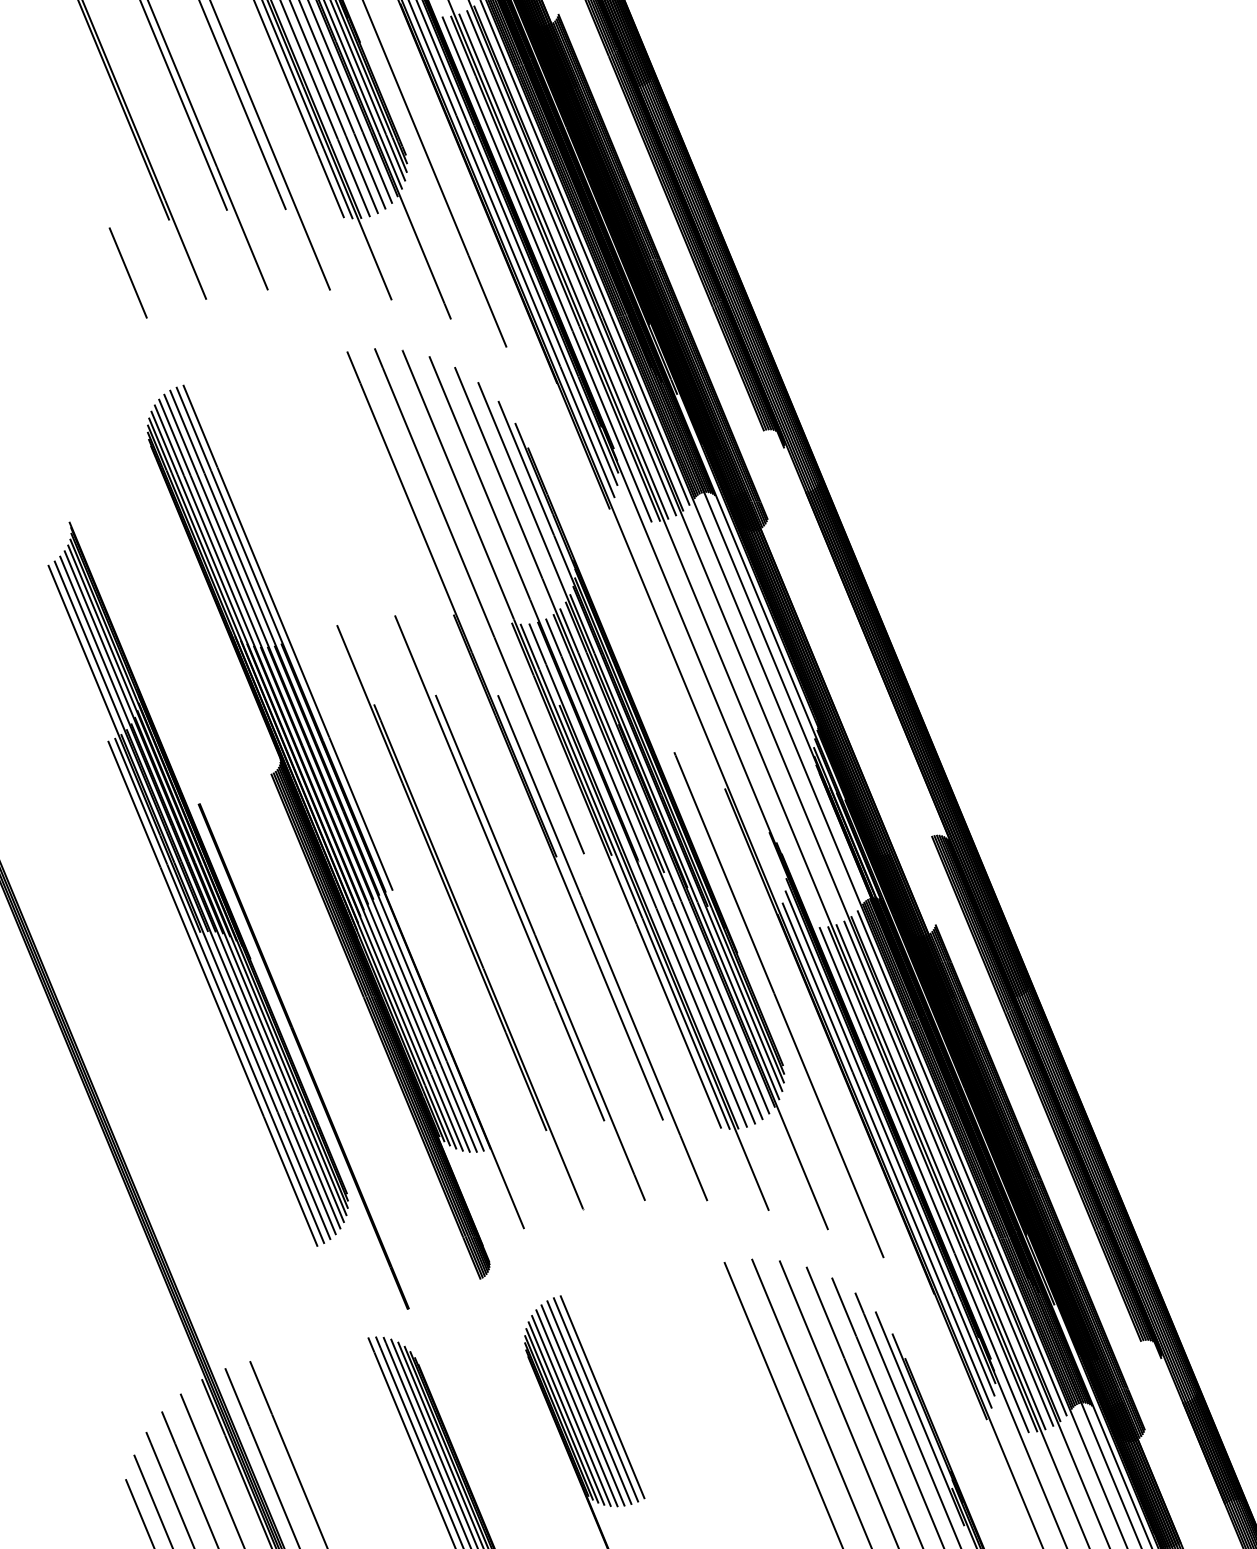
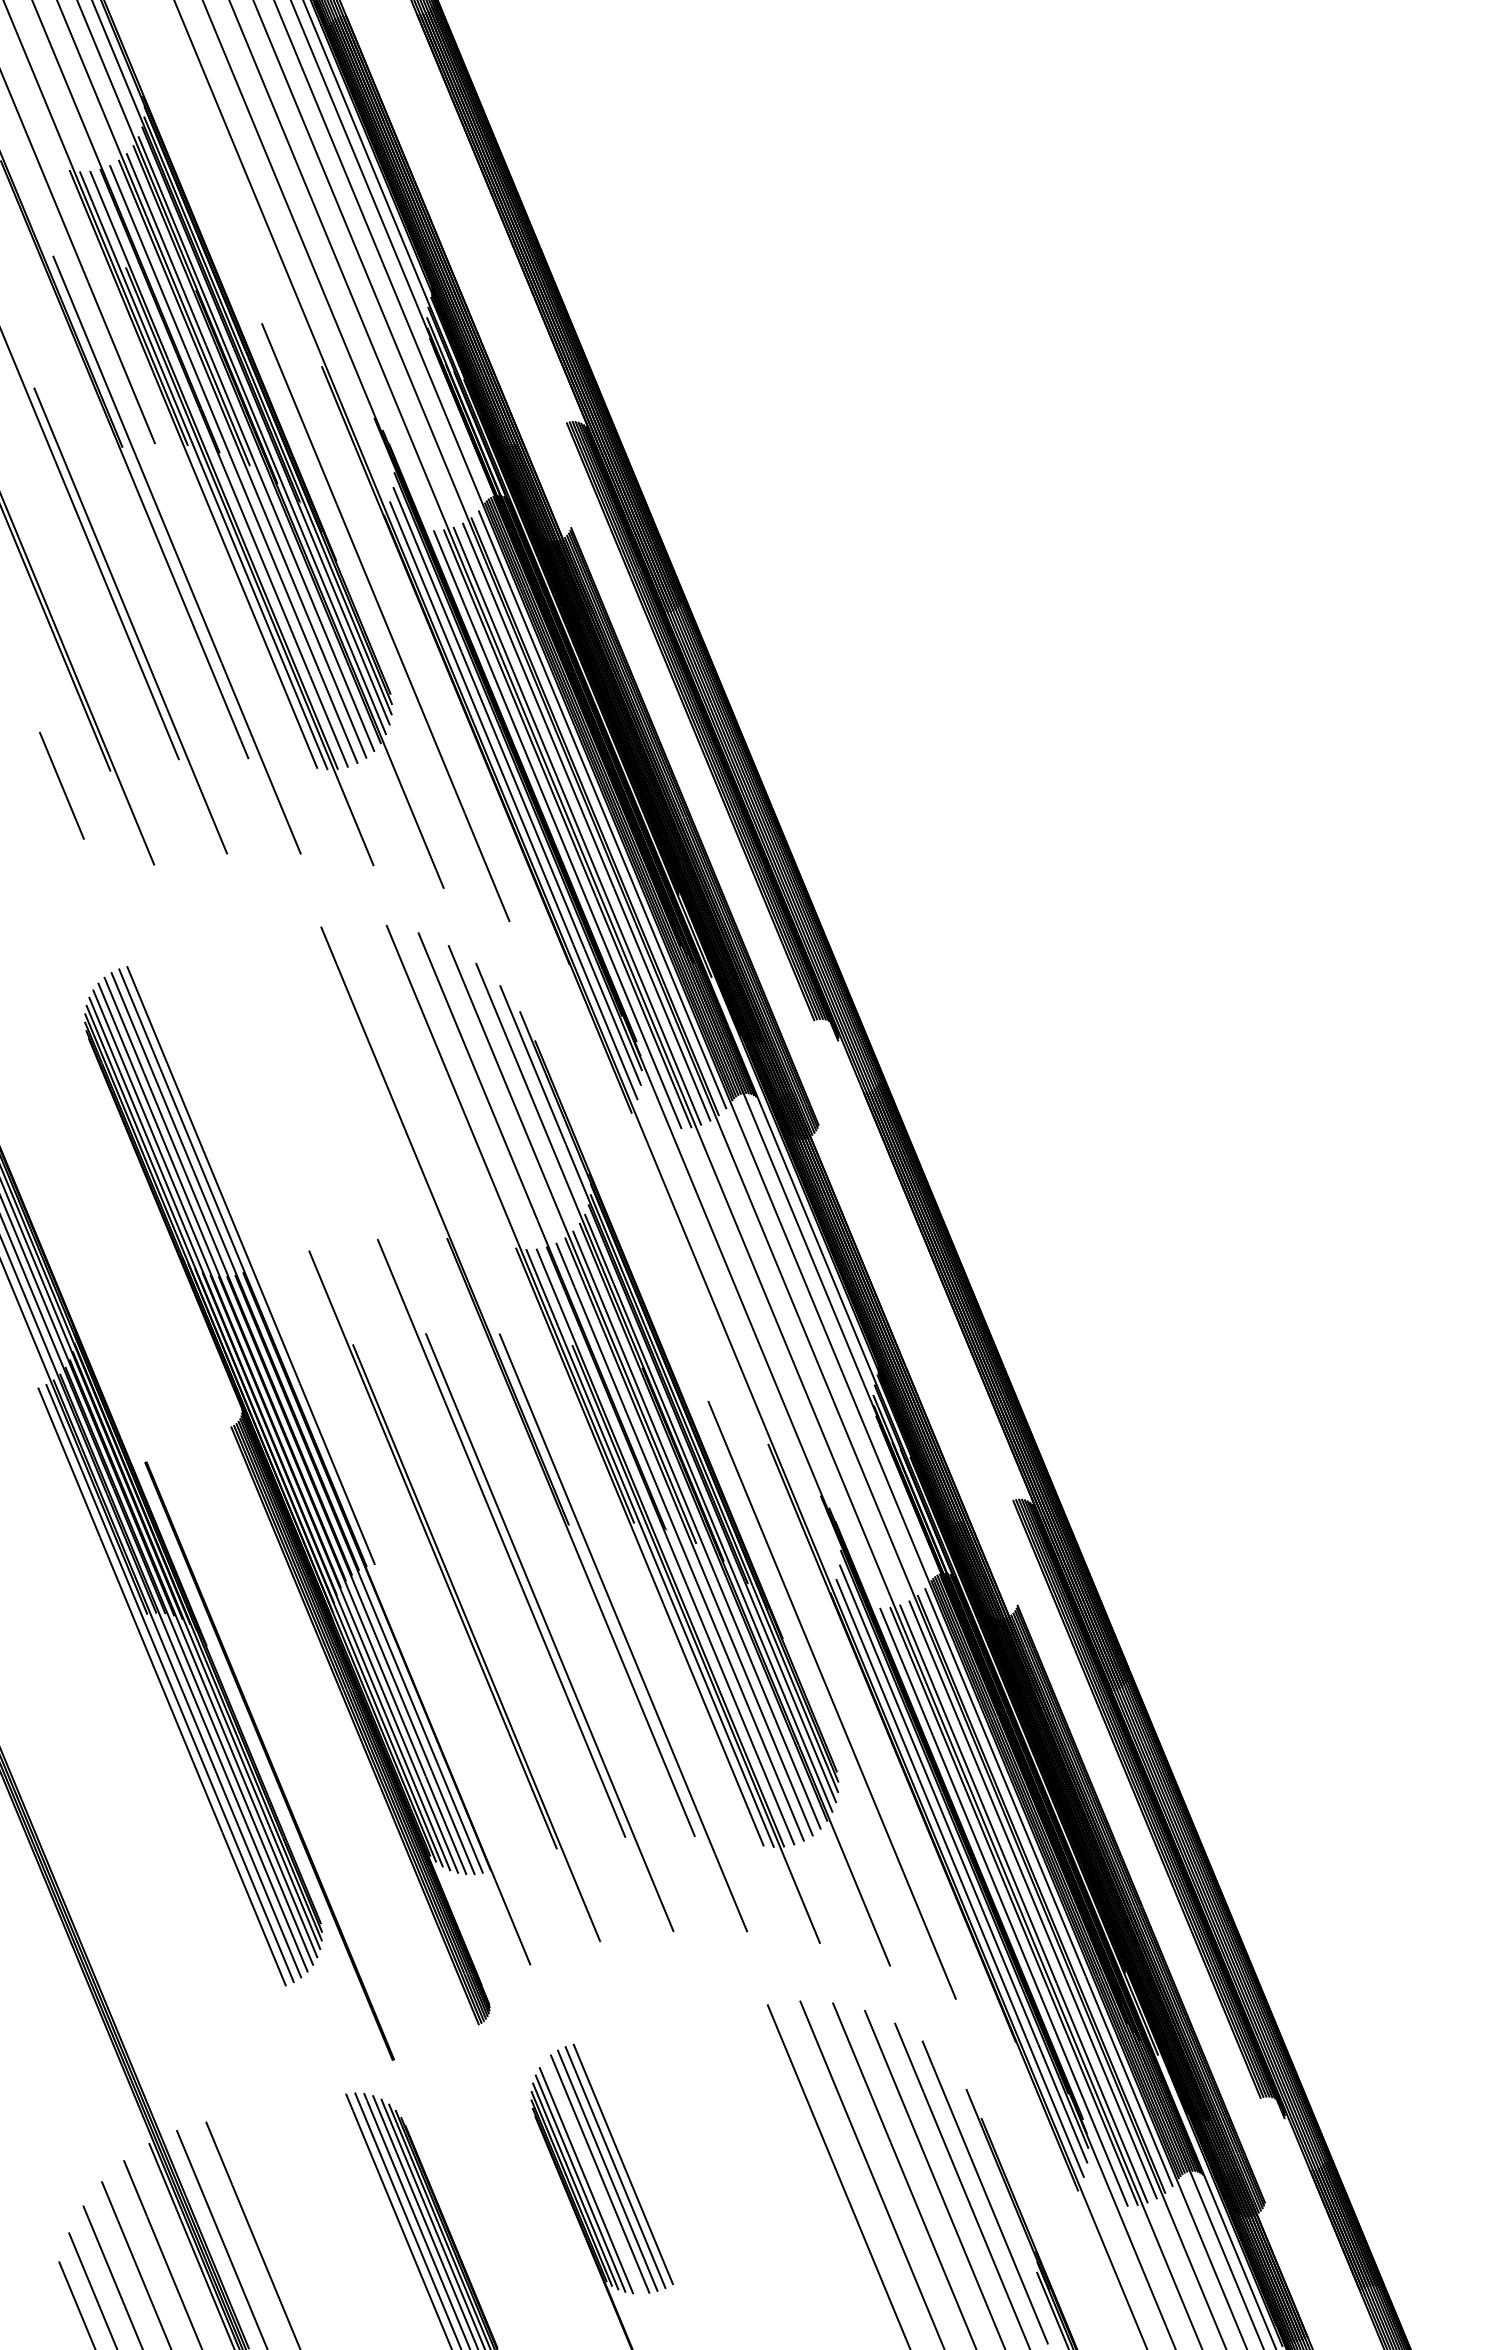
line: (127, 272) -> (61, 785), moved
line: (479, 600) -> (477, 1221), removed
line: (576, 1408) -> (592, 2177), removed
line: (919, 1418) -> (998, 2189), removed

